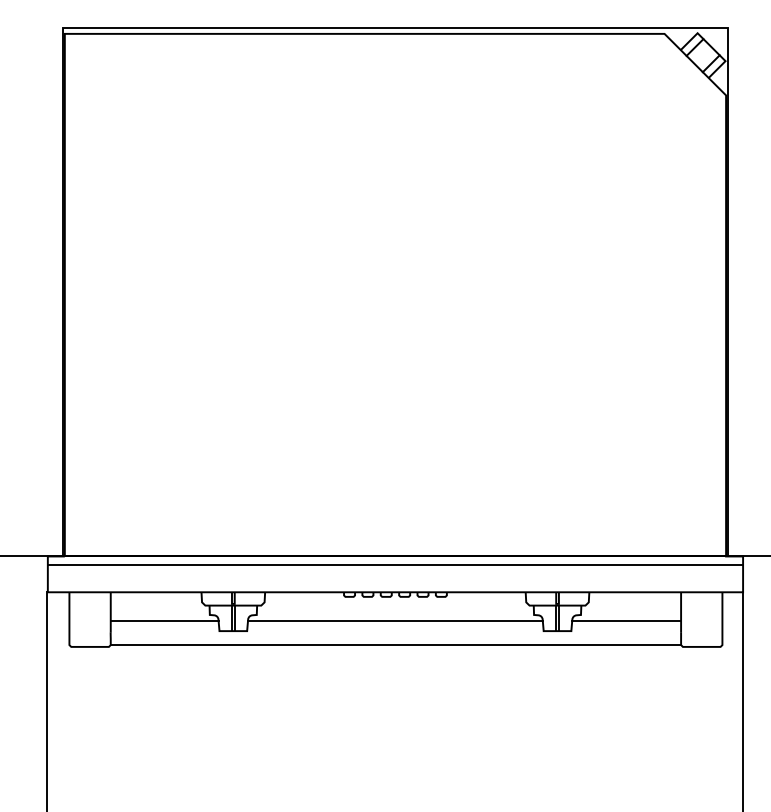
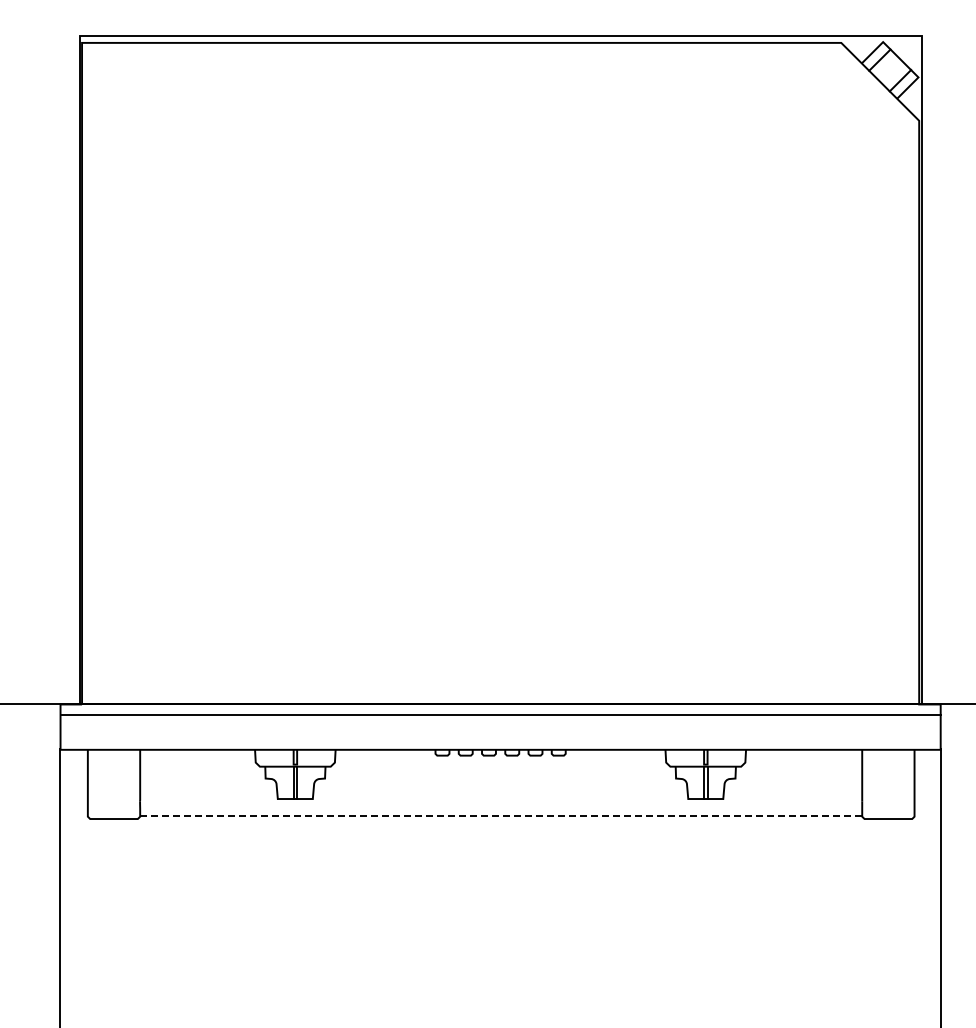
line: (164, 621) -> (208, 786), removed
line: (395, 621) -> (500, 786), removed
line: (626, 621) -> (793, 786), removed
line: (396, 644) -> (501, 816), solid -> dashed

